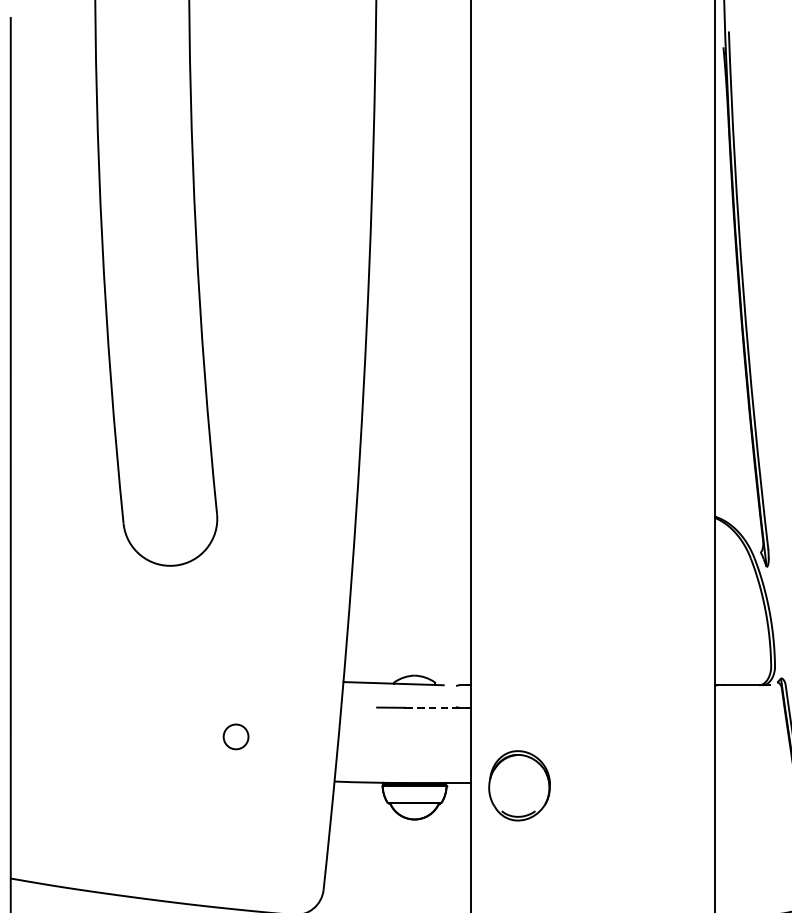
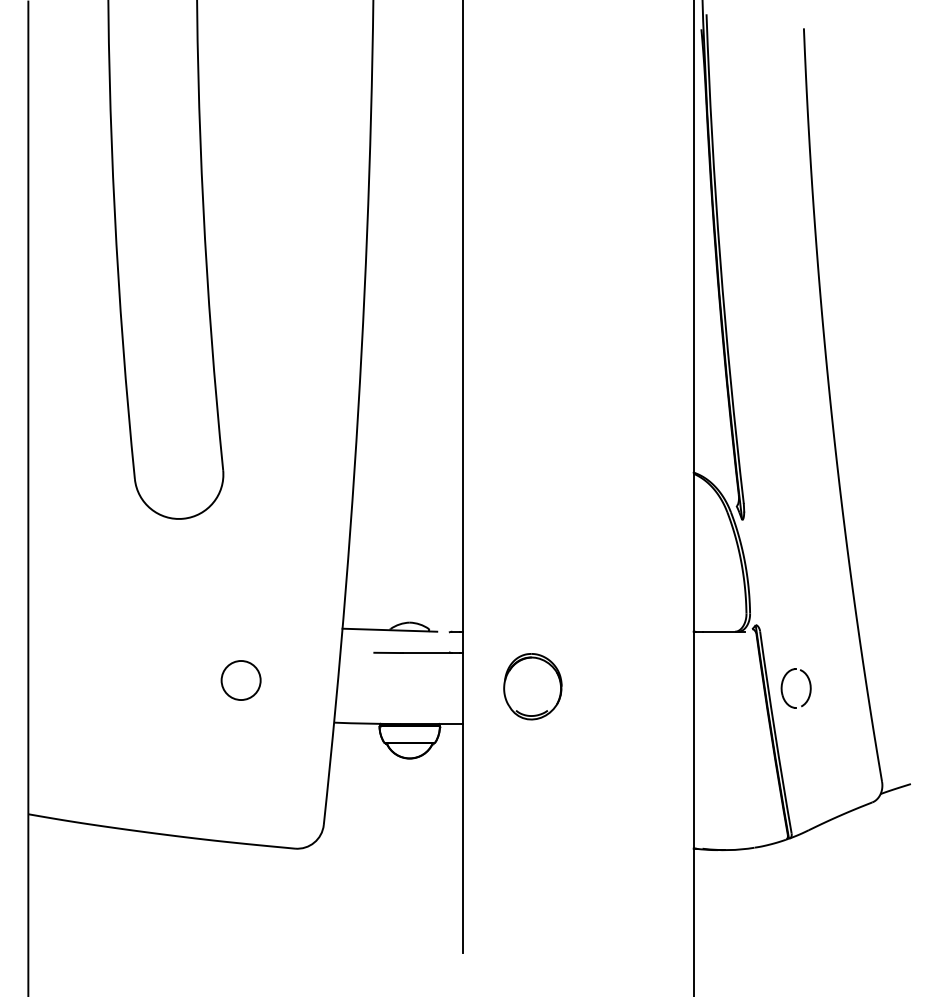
line: (433, 708) -> (427, 653), dashed -> solid
circle: (235, 736) -> (240, 680), size x1.67
part: (519, 785) -> (532, 686), moved

